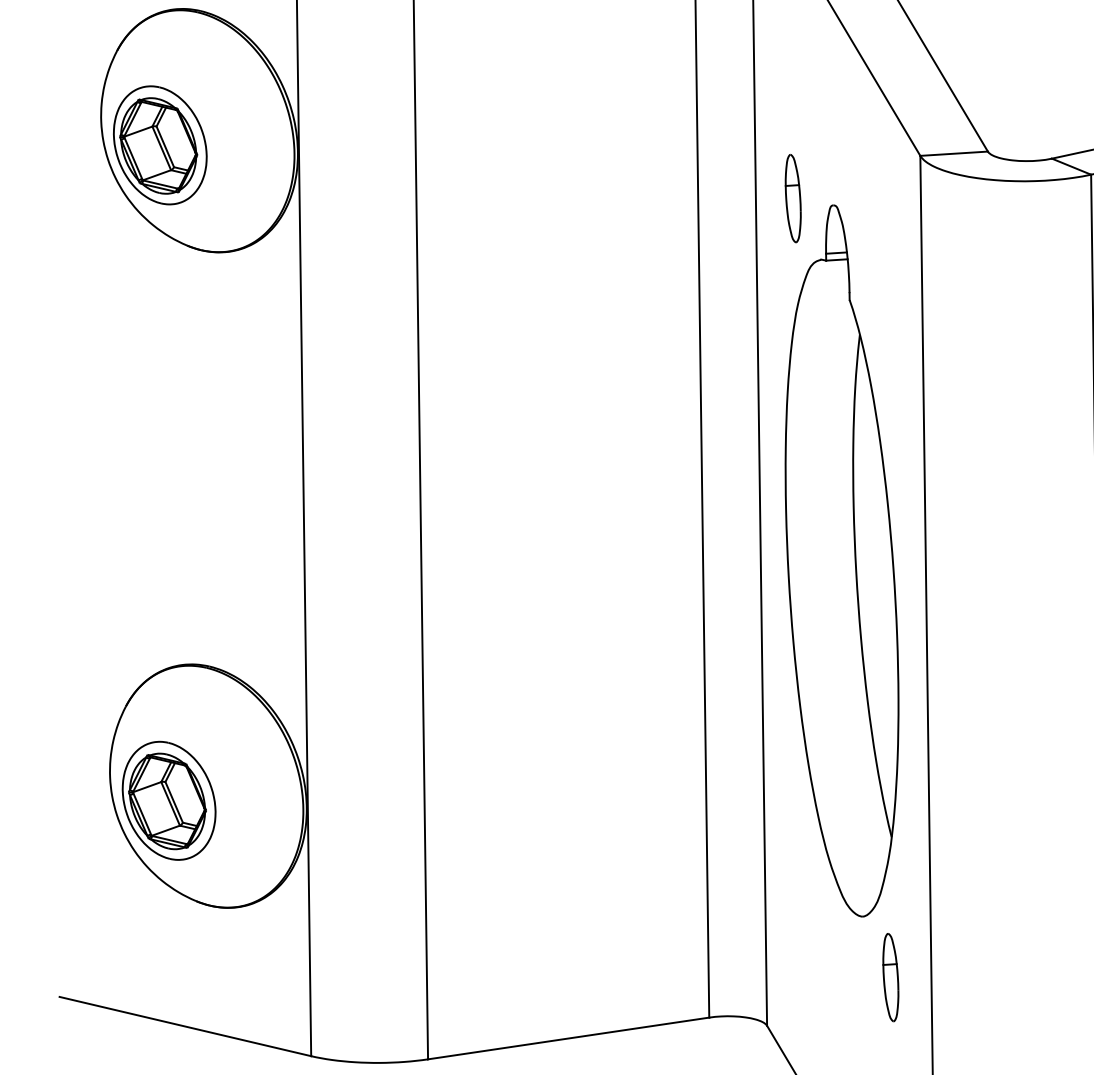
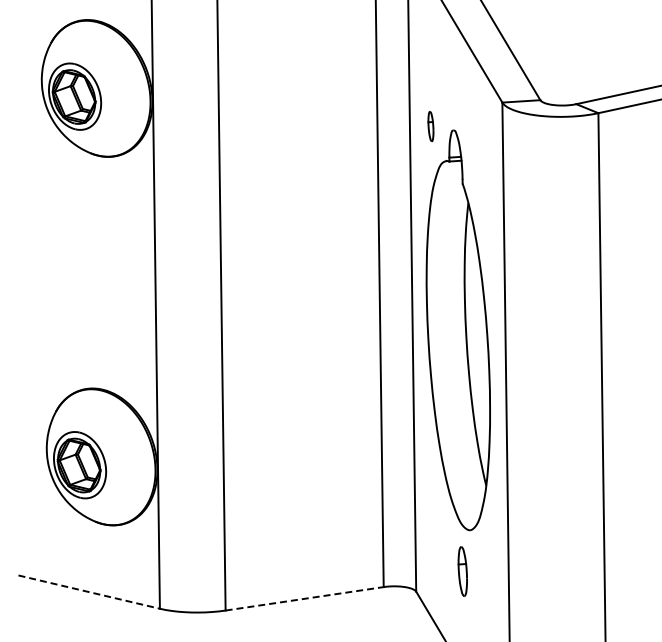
part: (792, 198) -> (430, 126), size x0.6
part: (890, 977) -> (462, 571), moved
line: (185, 1027) -> (89, 592), solid -> dashed
line: (568, 1037) -> (304, 598), solid -> dashed

